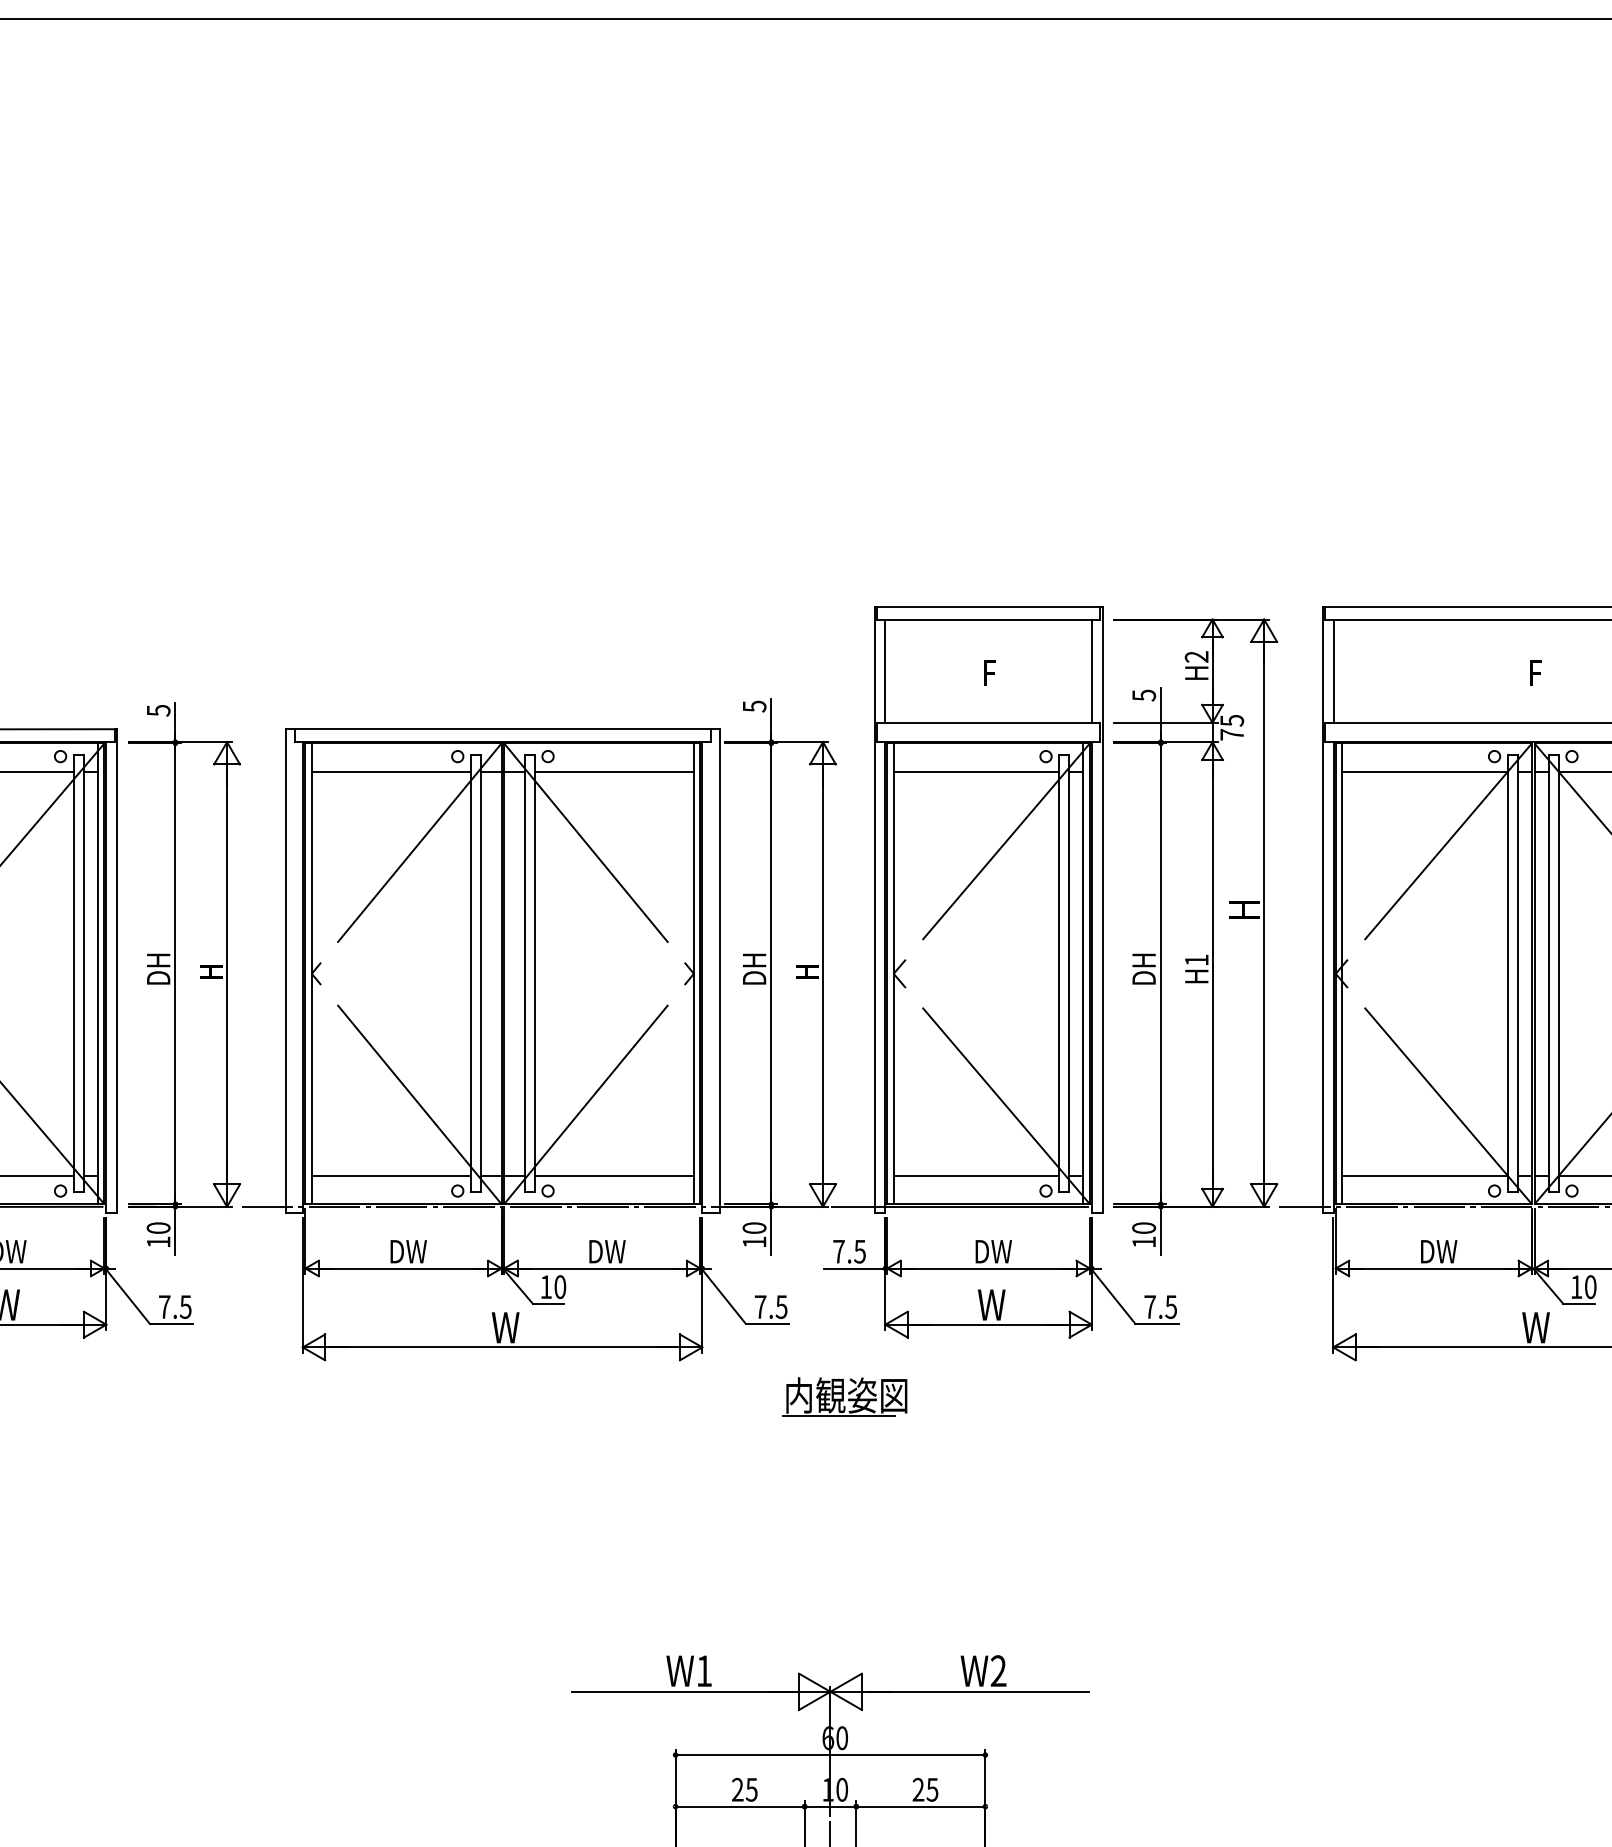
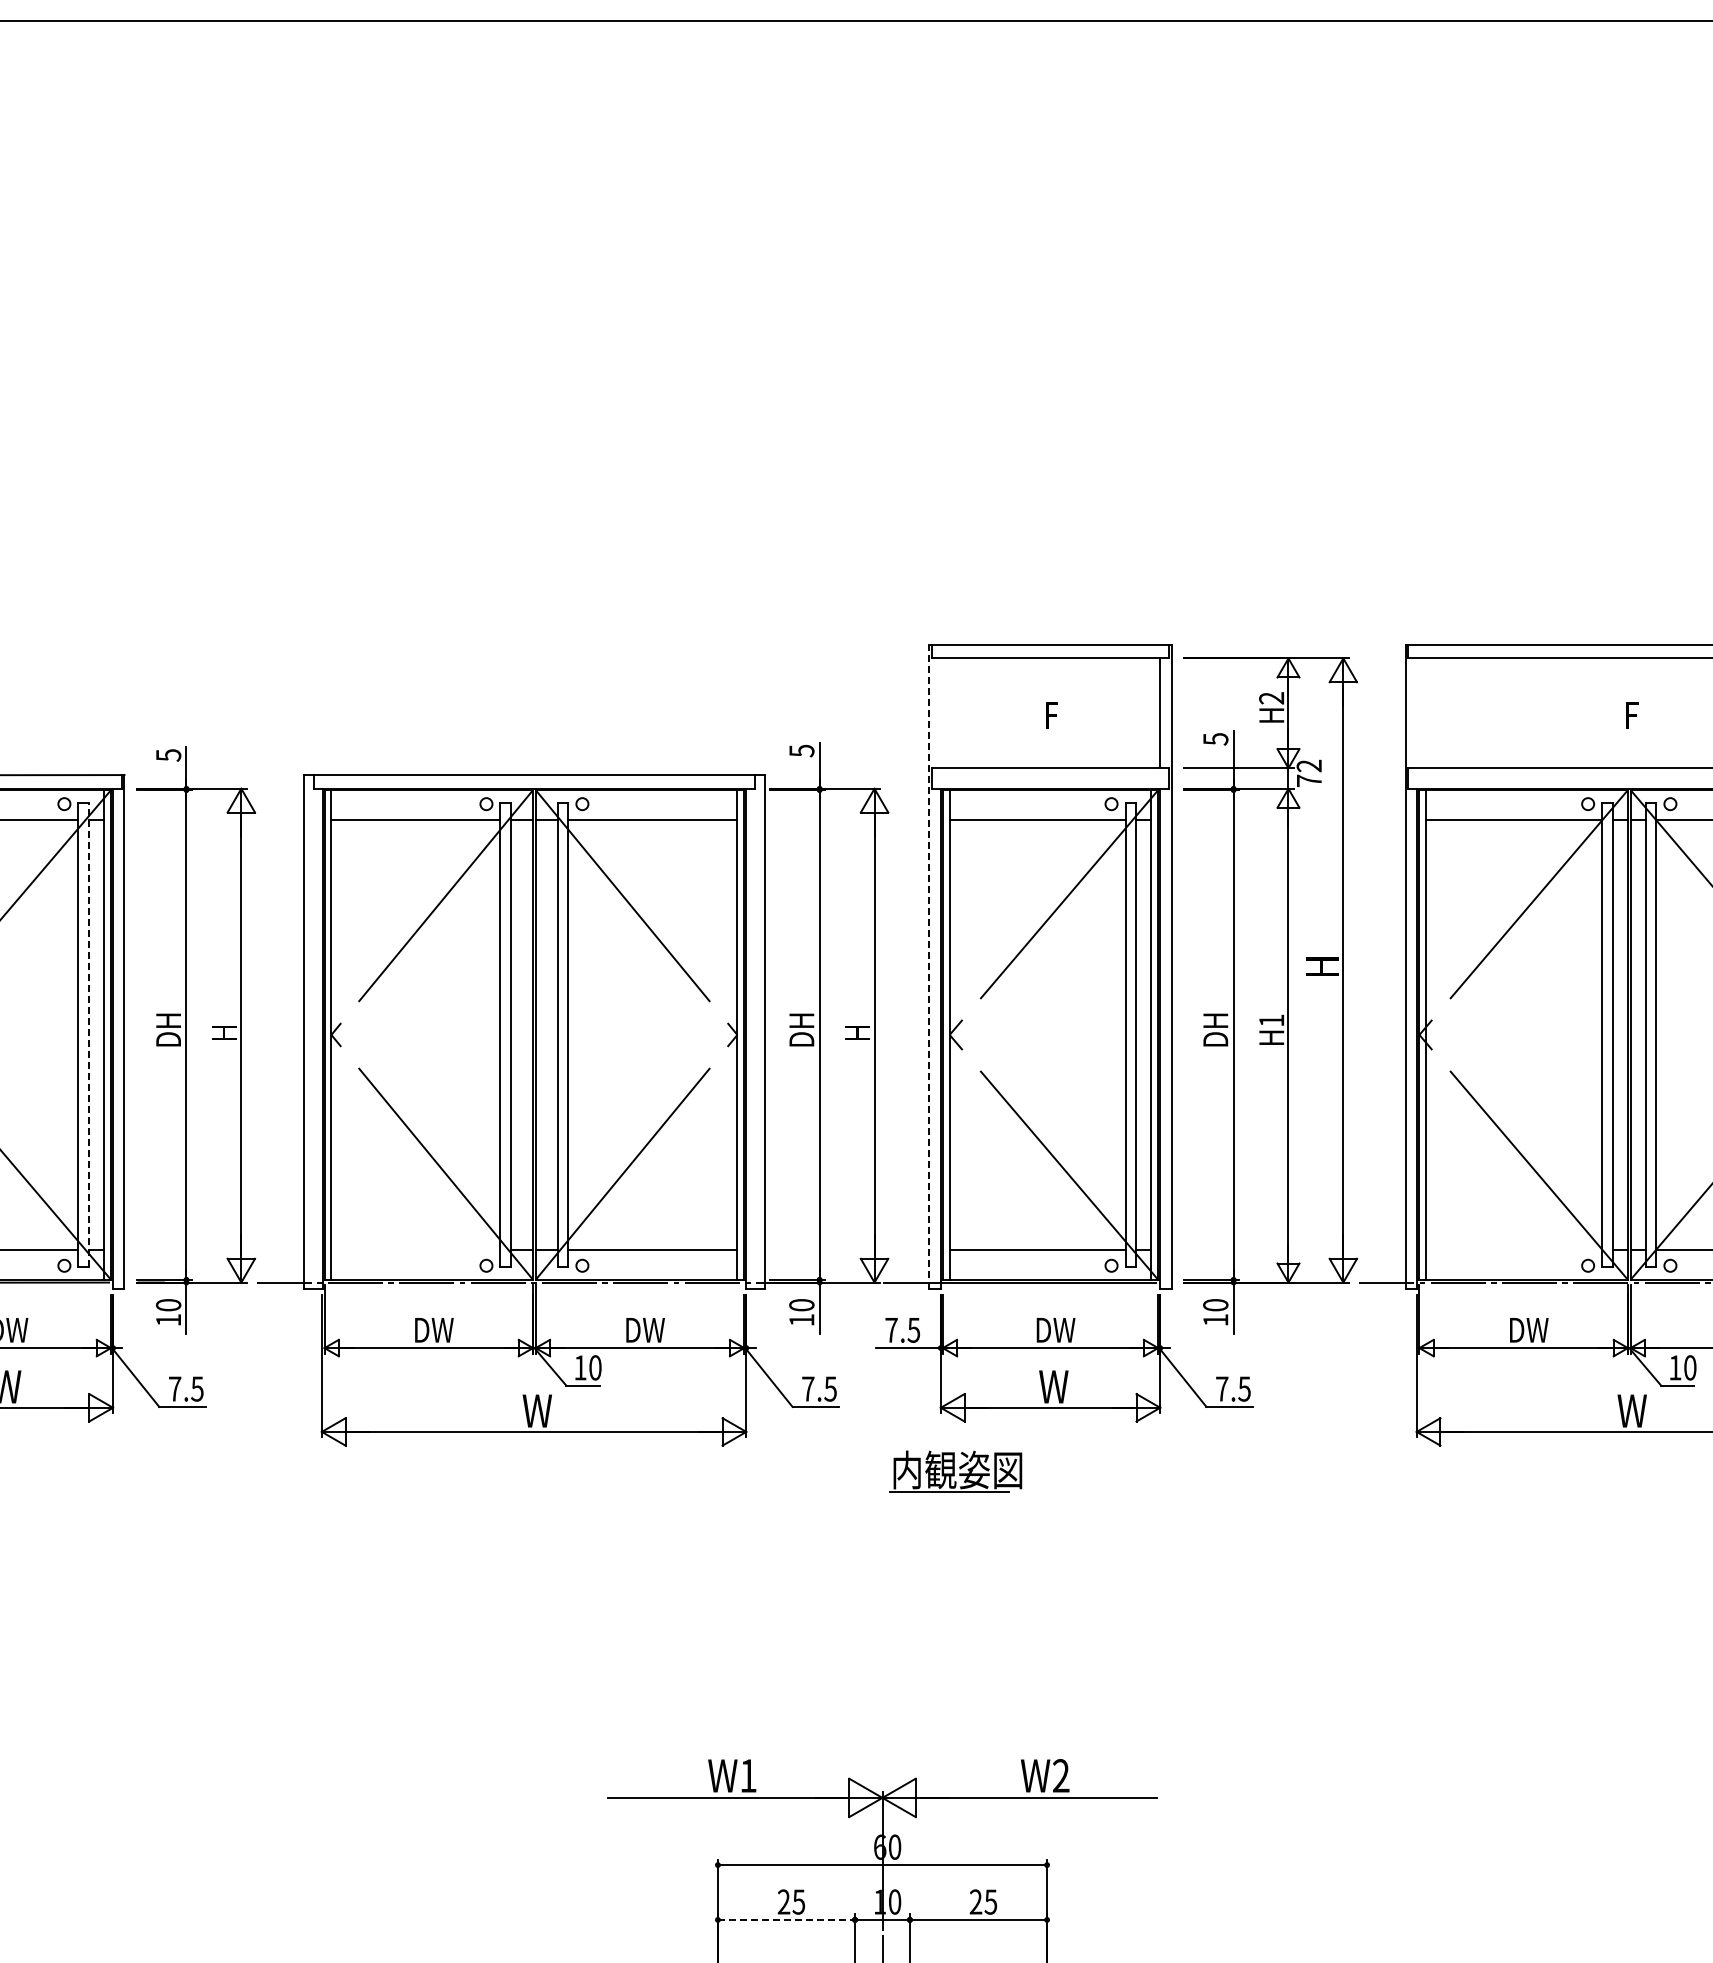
line: (885, 671) -> (940, 713), removed
line: (1333, 671) -> (1417, 713), removed
text: (1232, 720) -> (1309, 765), 75 -> 72
line: (874, 909) -> (929, 966), solid -> dashed
line: (83, 973) -> (88, 1034), solid -> dashed
line: (390, 1175) -> (415, 1249), removed
line: (1424, 1175) -> (1513, 1249), removed
part: (844, 1396) -> (955, 1471), moved
line: (740, 1806) -> (786, 1919), solid -> dashed

